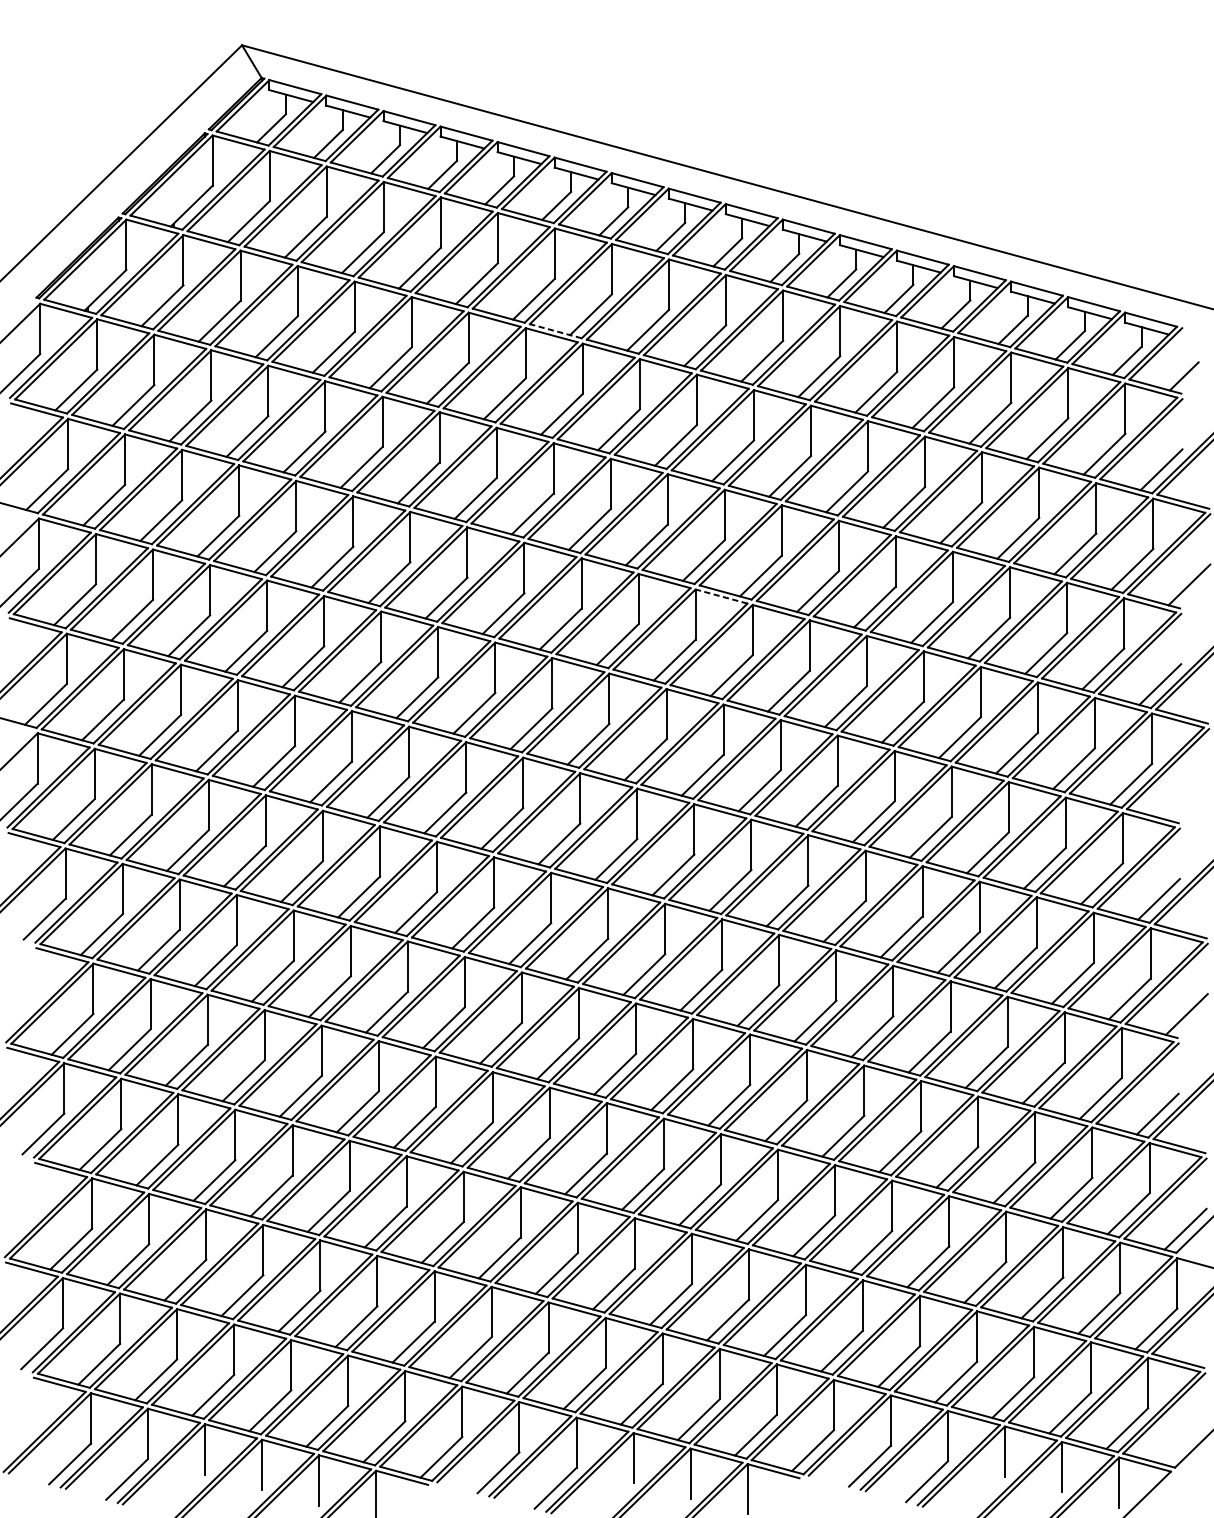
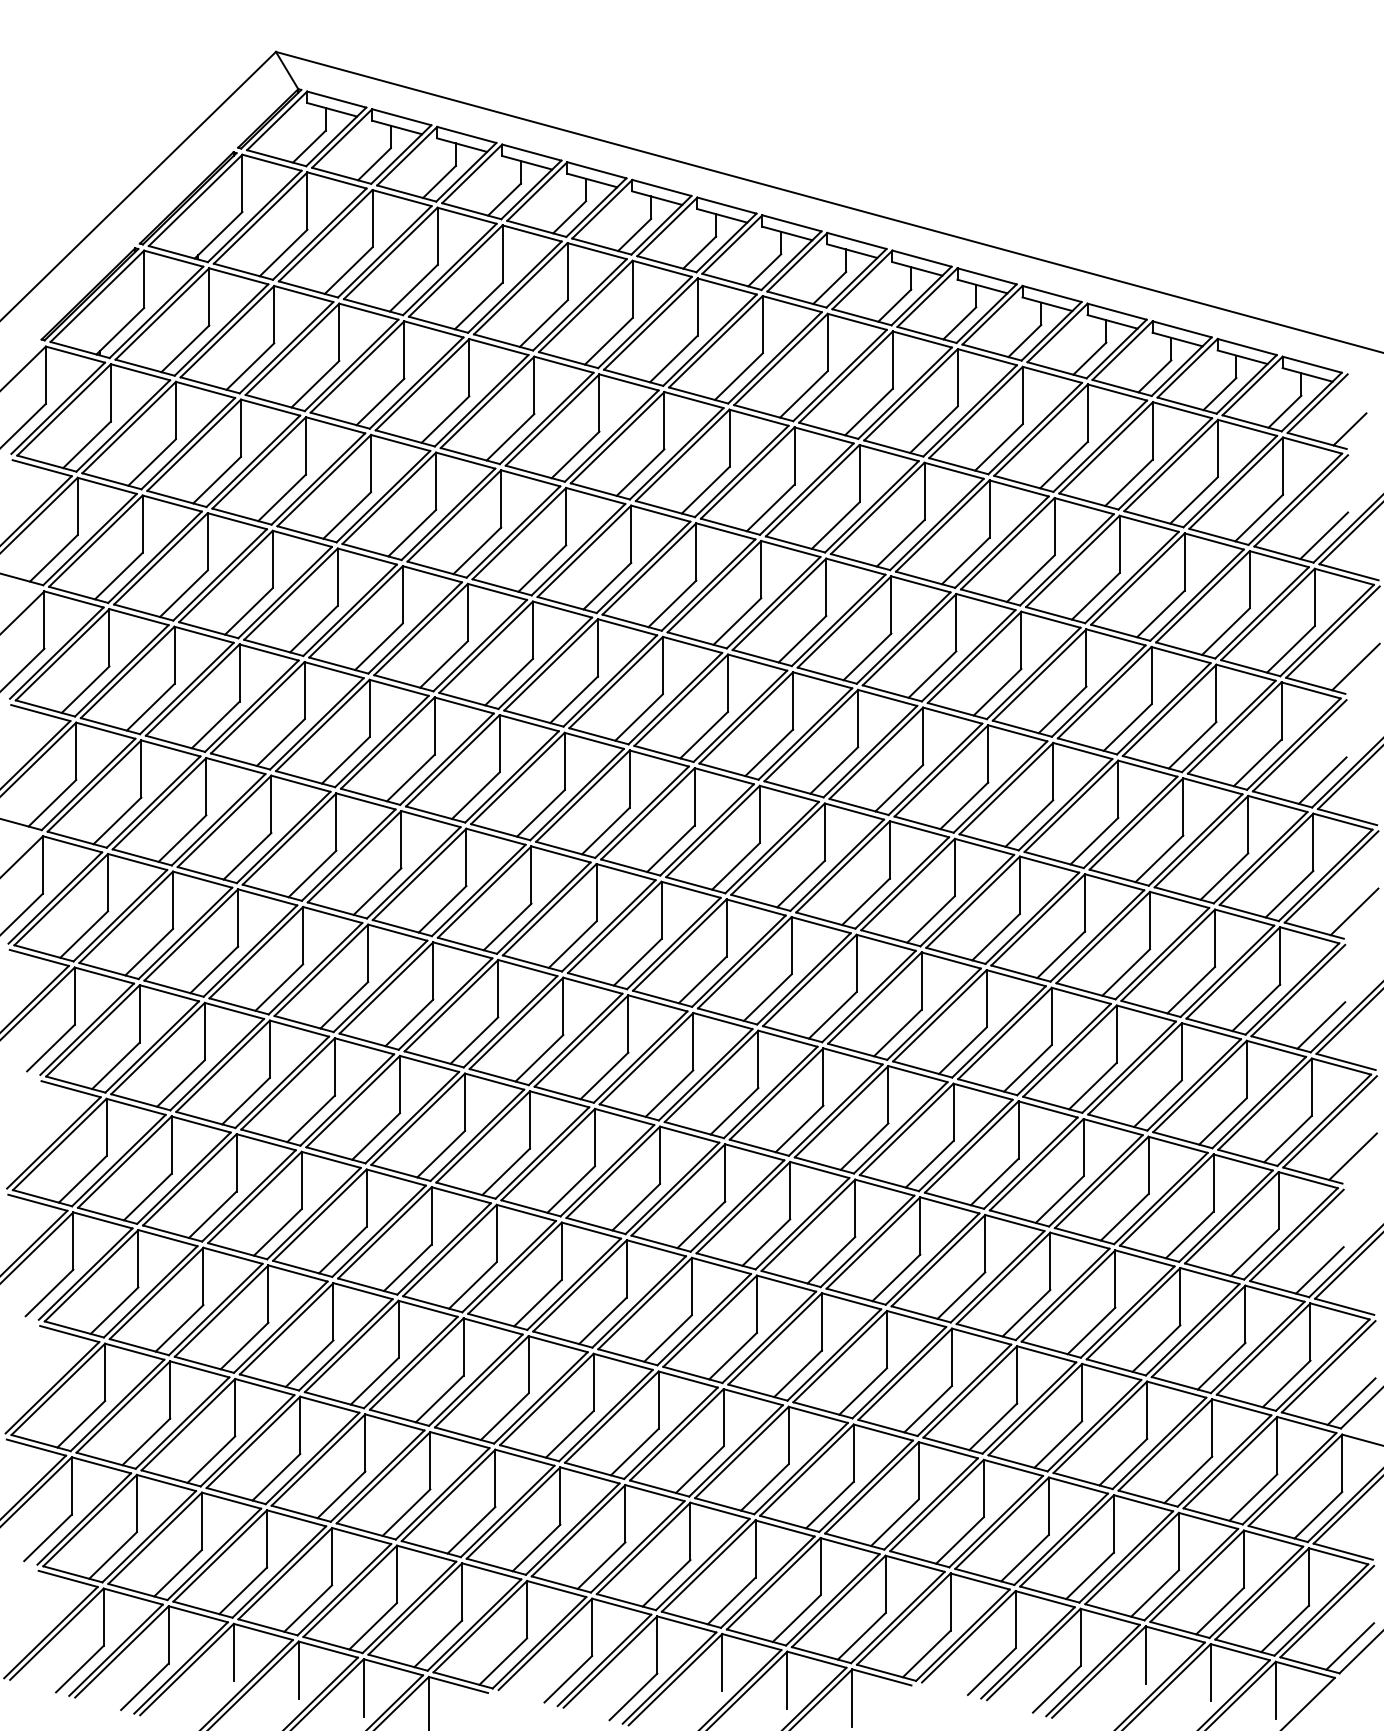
line: (555, 330) -> (633, 377), dashed -> solid
line: (721, 596) -> (822, 680), dashed -> solid
line: (1188, 799) -> (1354, 911), added
line: (1184, 1444) -> (1350, 1646), added

